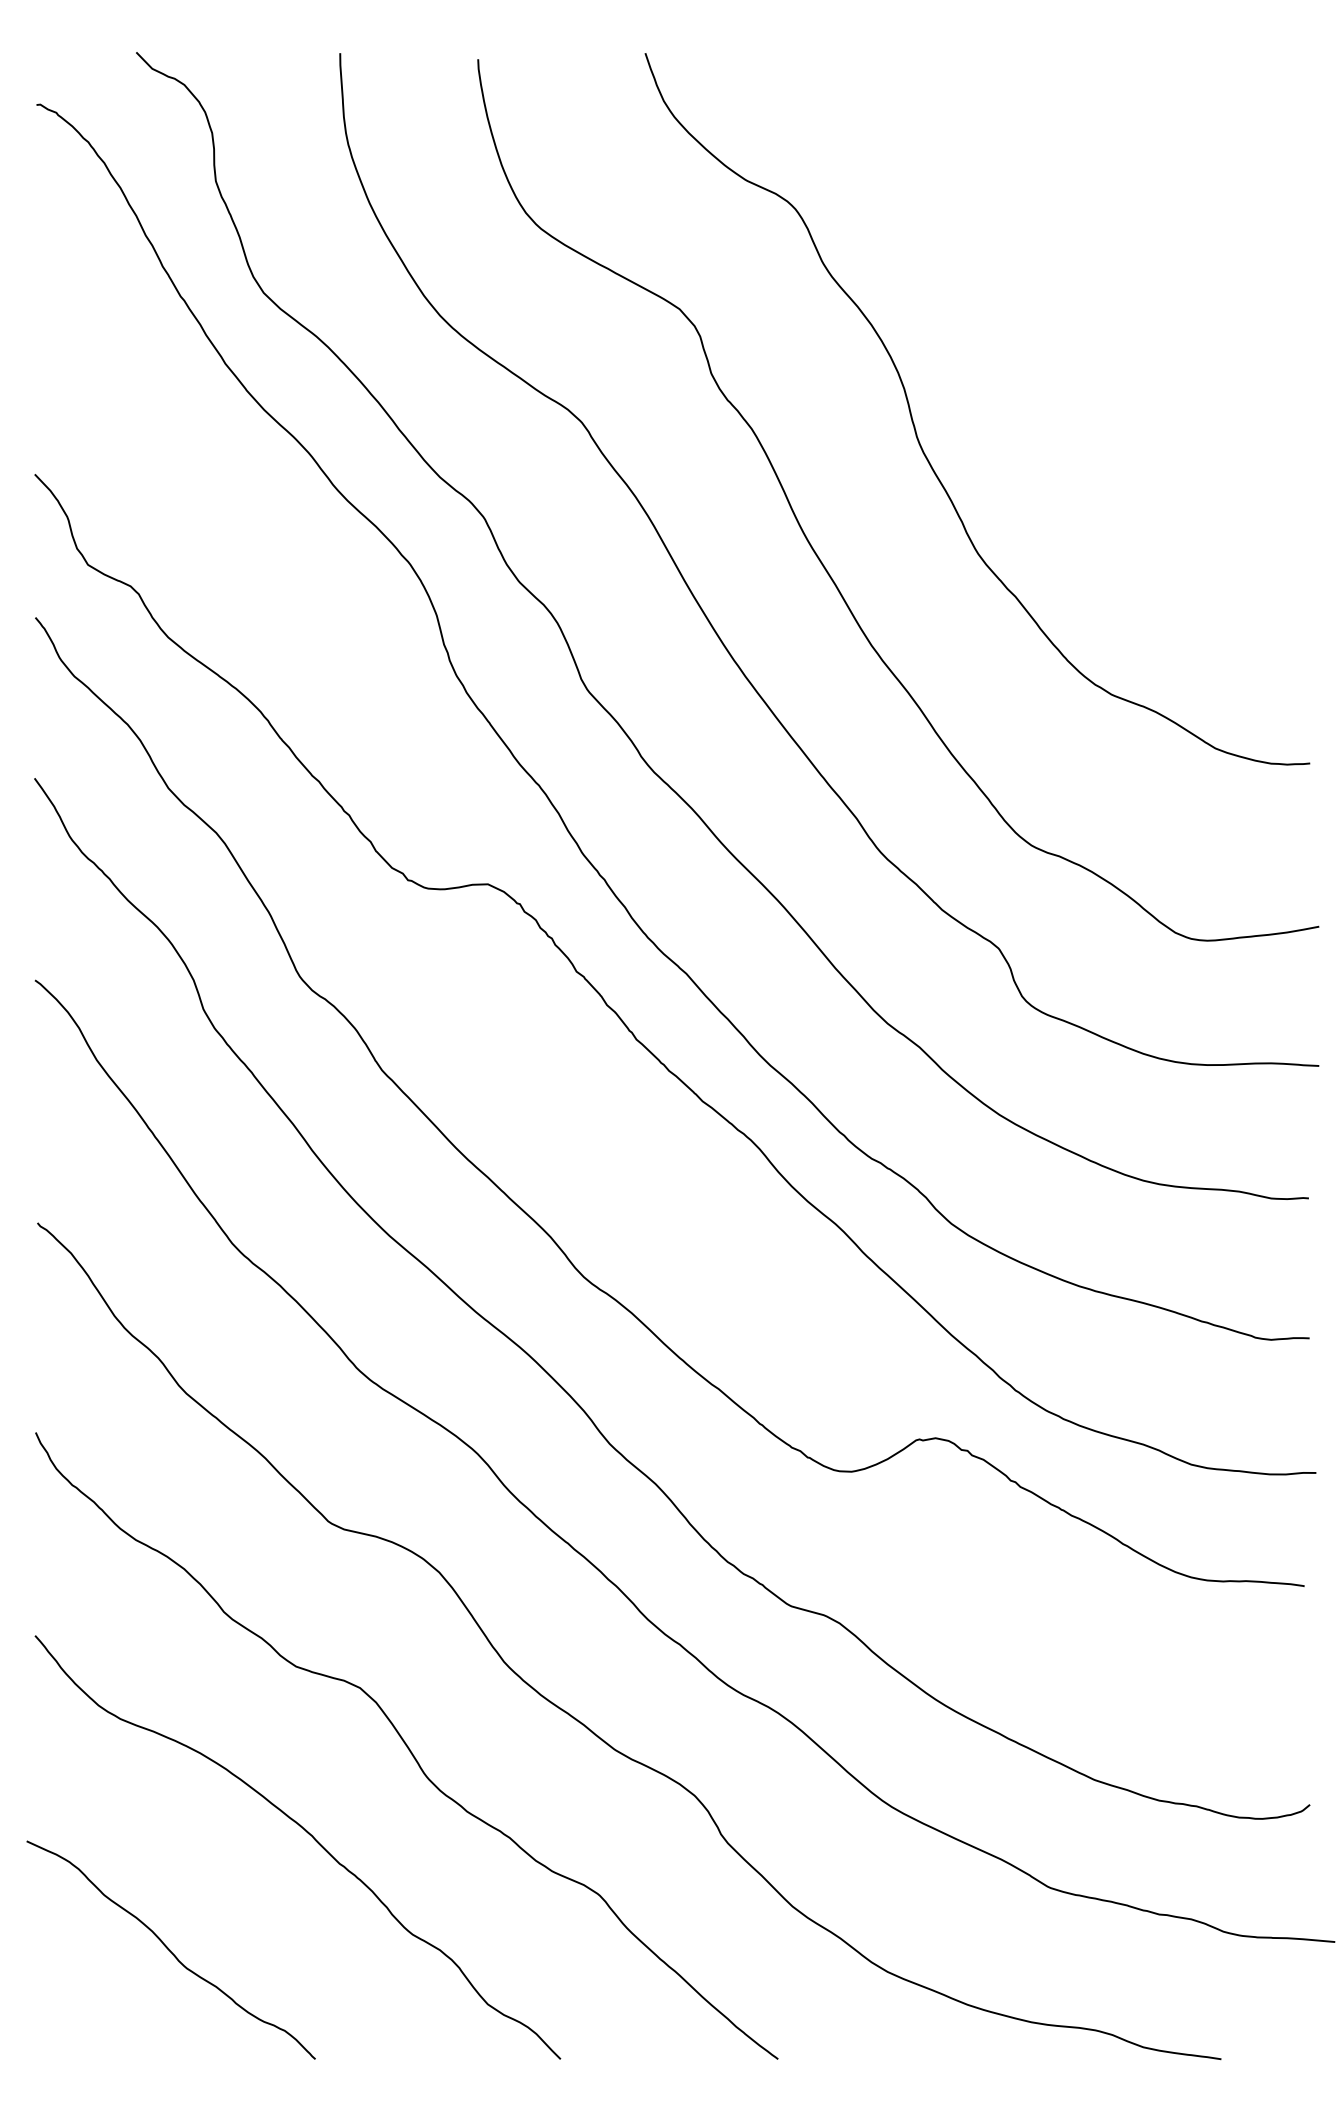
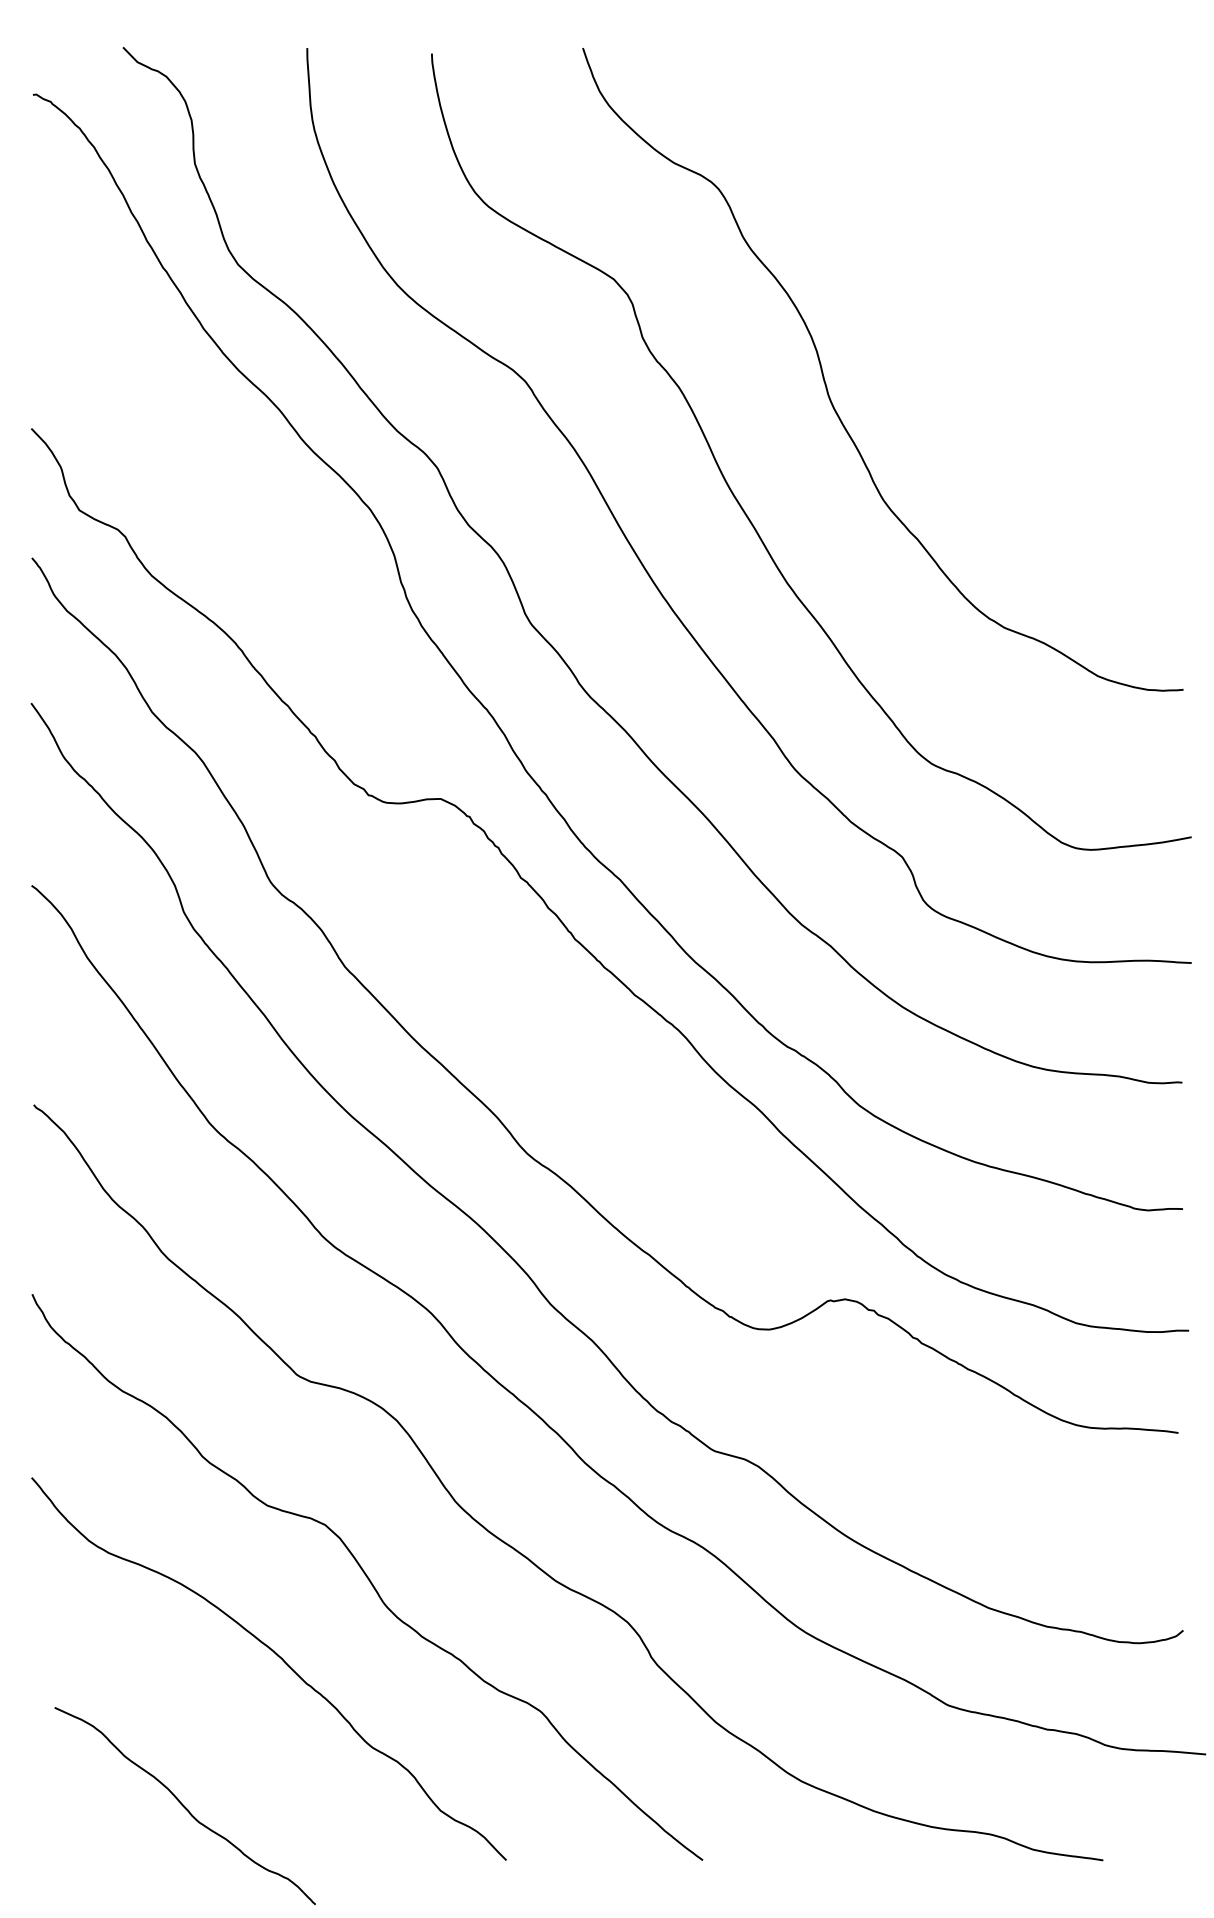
curve: (169, 1949) -> (183, 1805), moved

